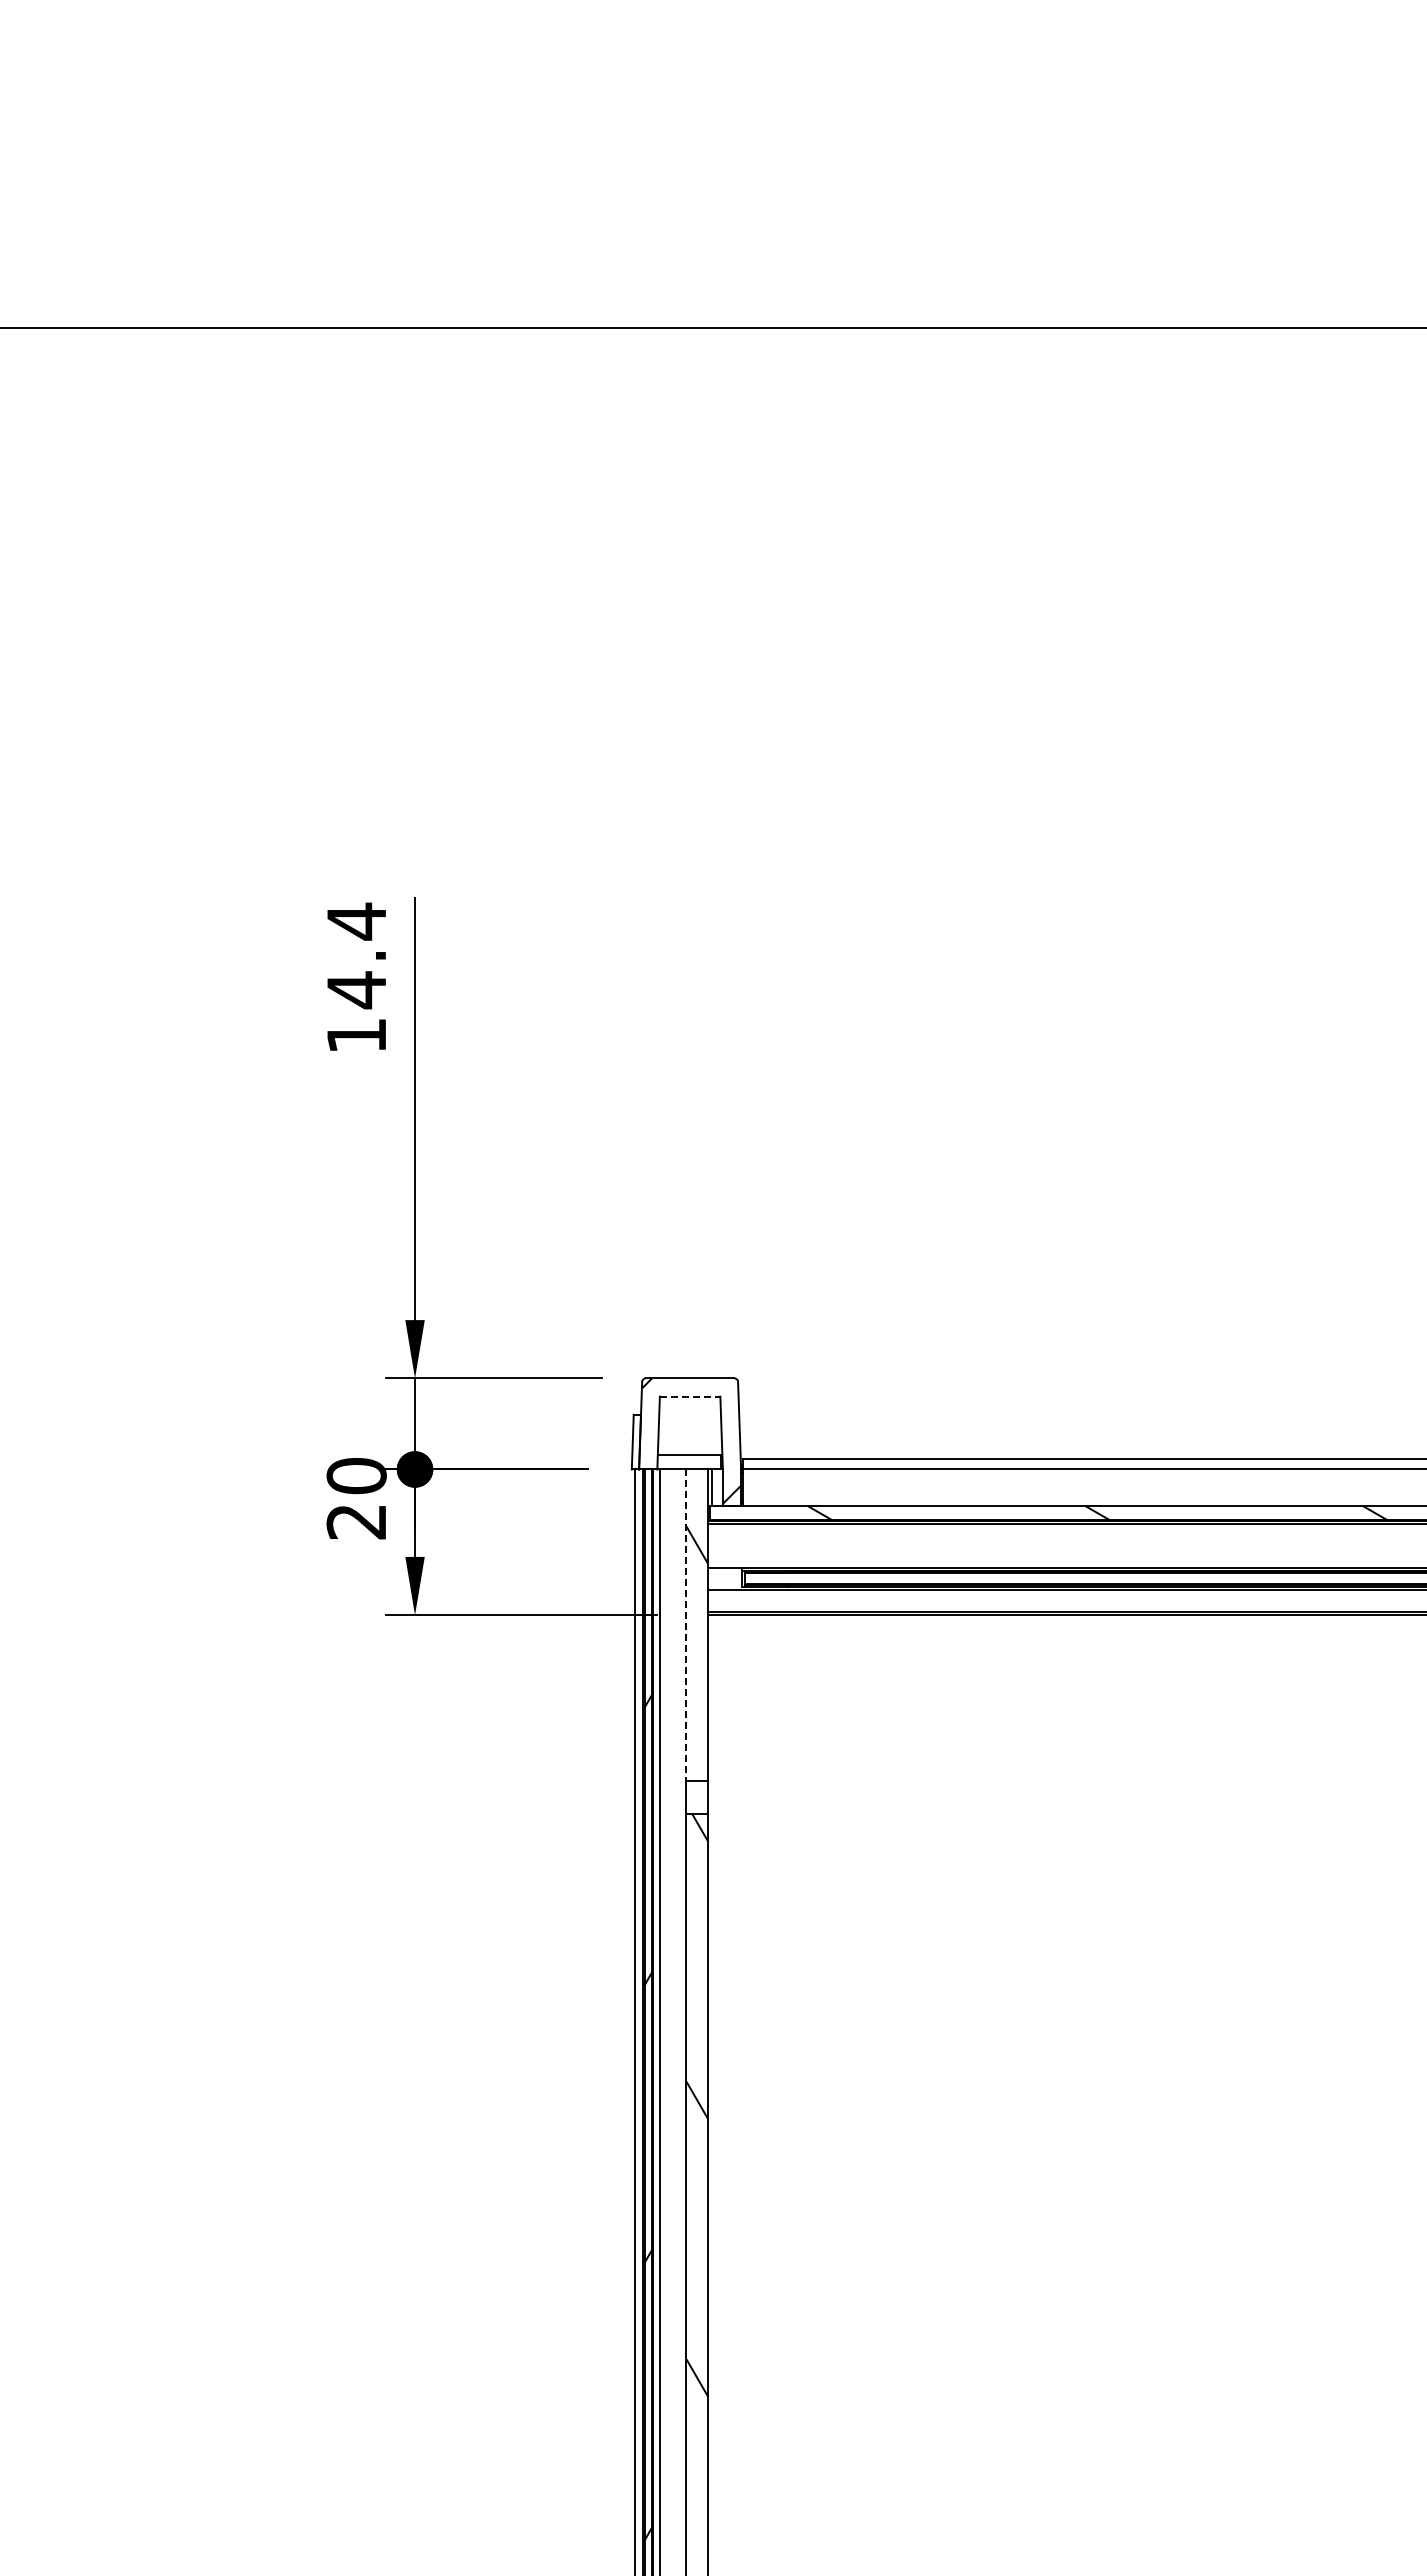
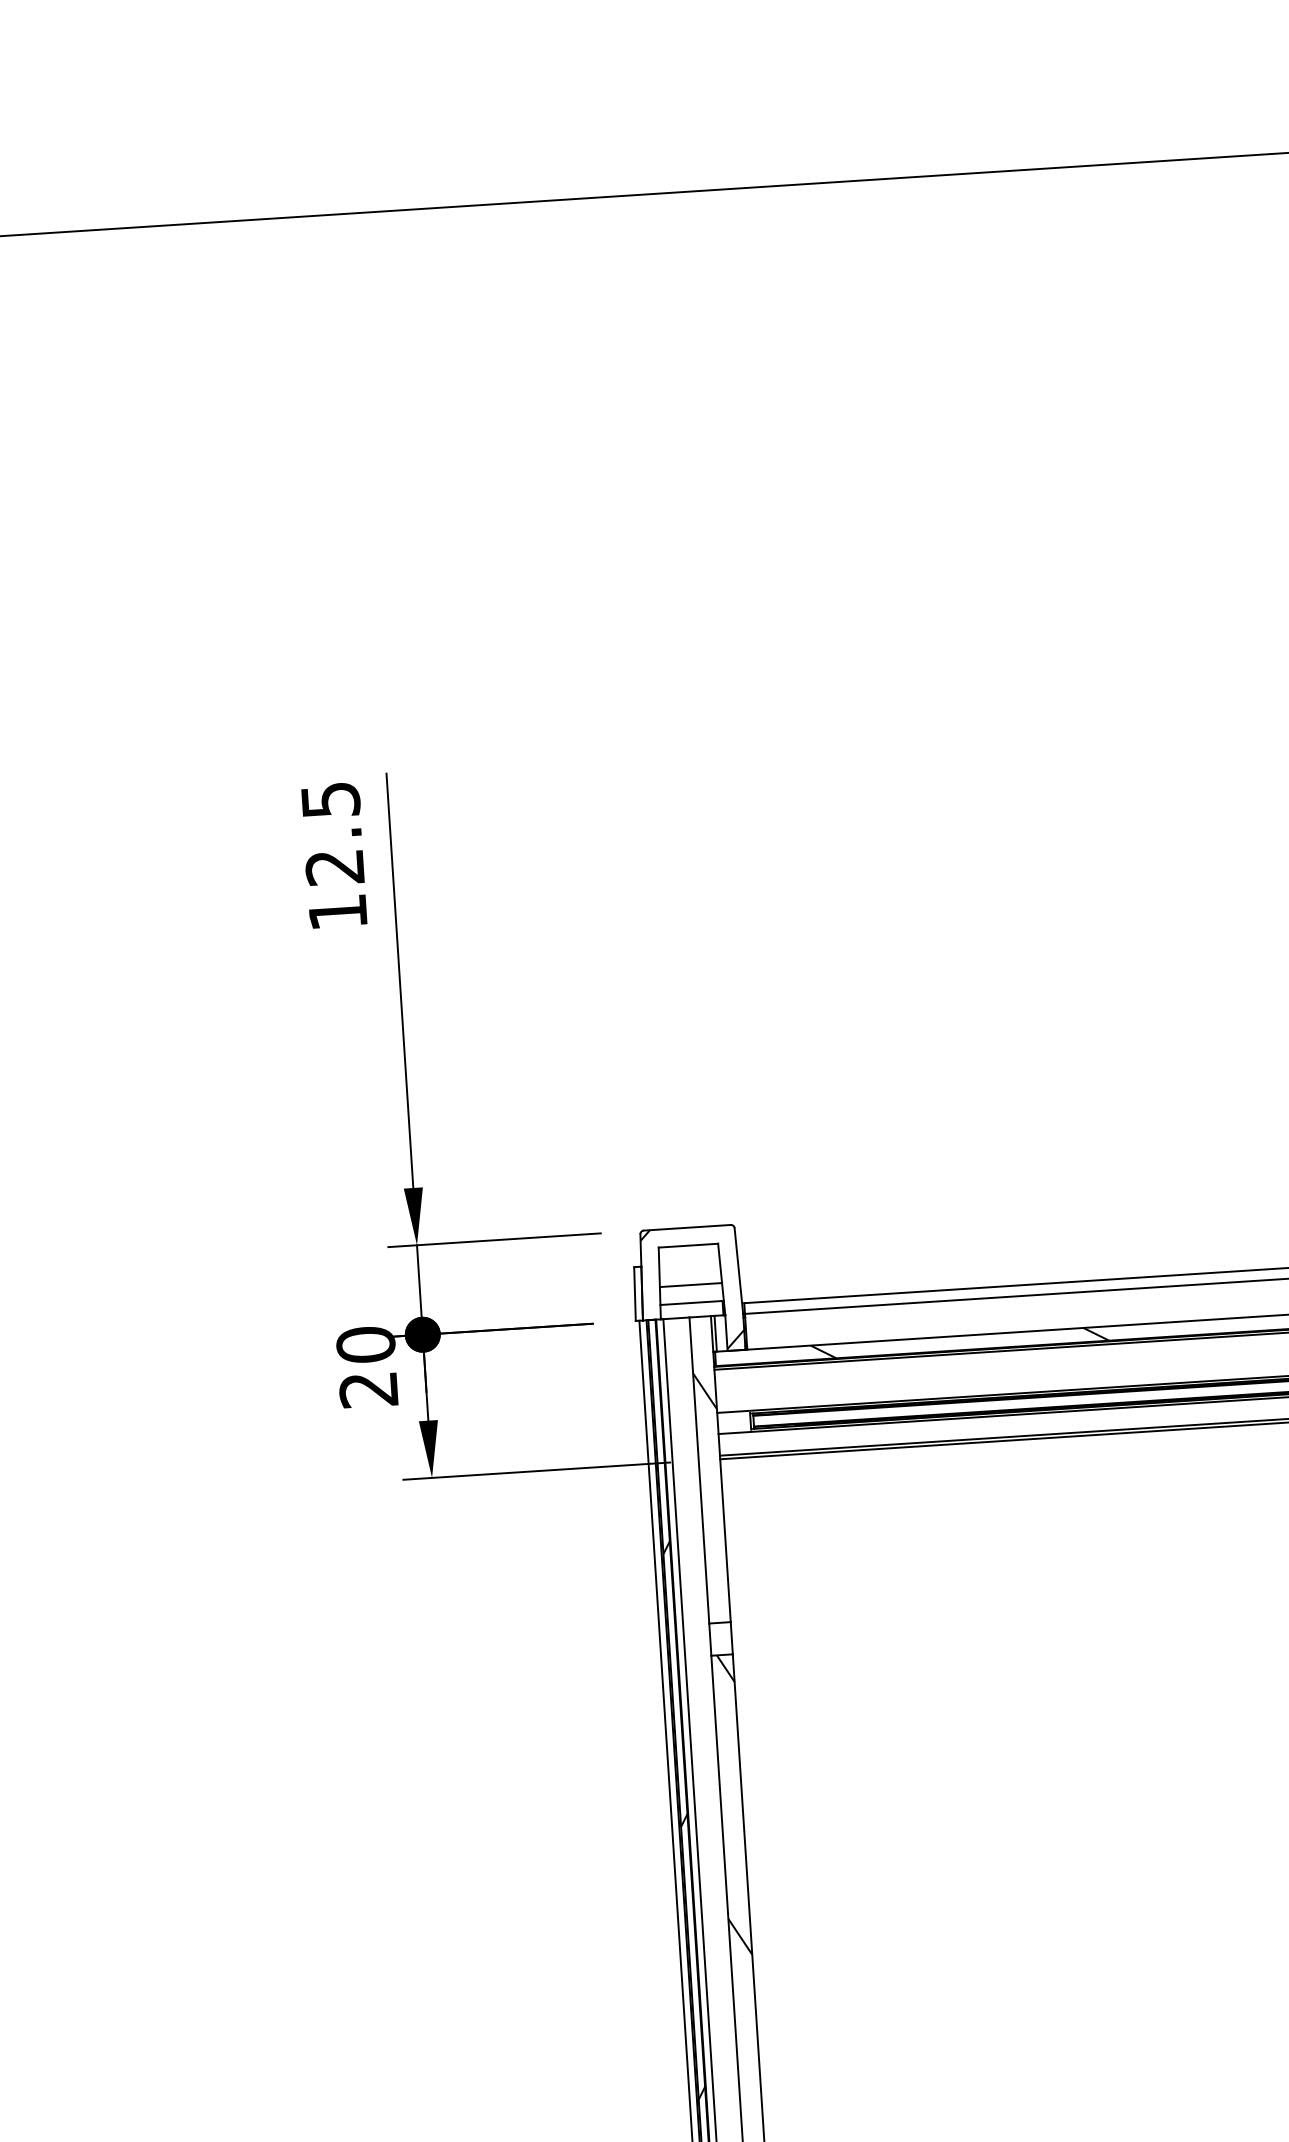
text: (356, 955) -> (332, 833), 14.4 -> 12.5
line: (690, 1396) -> (688, 1245), dashed -> solid
line: (689, 1436) -> (690, 1284), added
line: (686, 1625) -> (699, 1470), dashed -> solid

